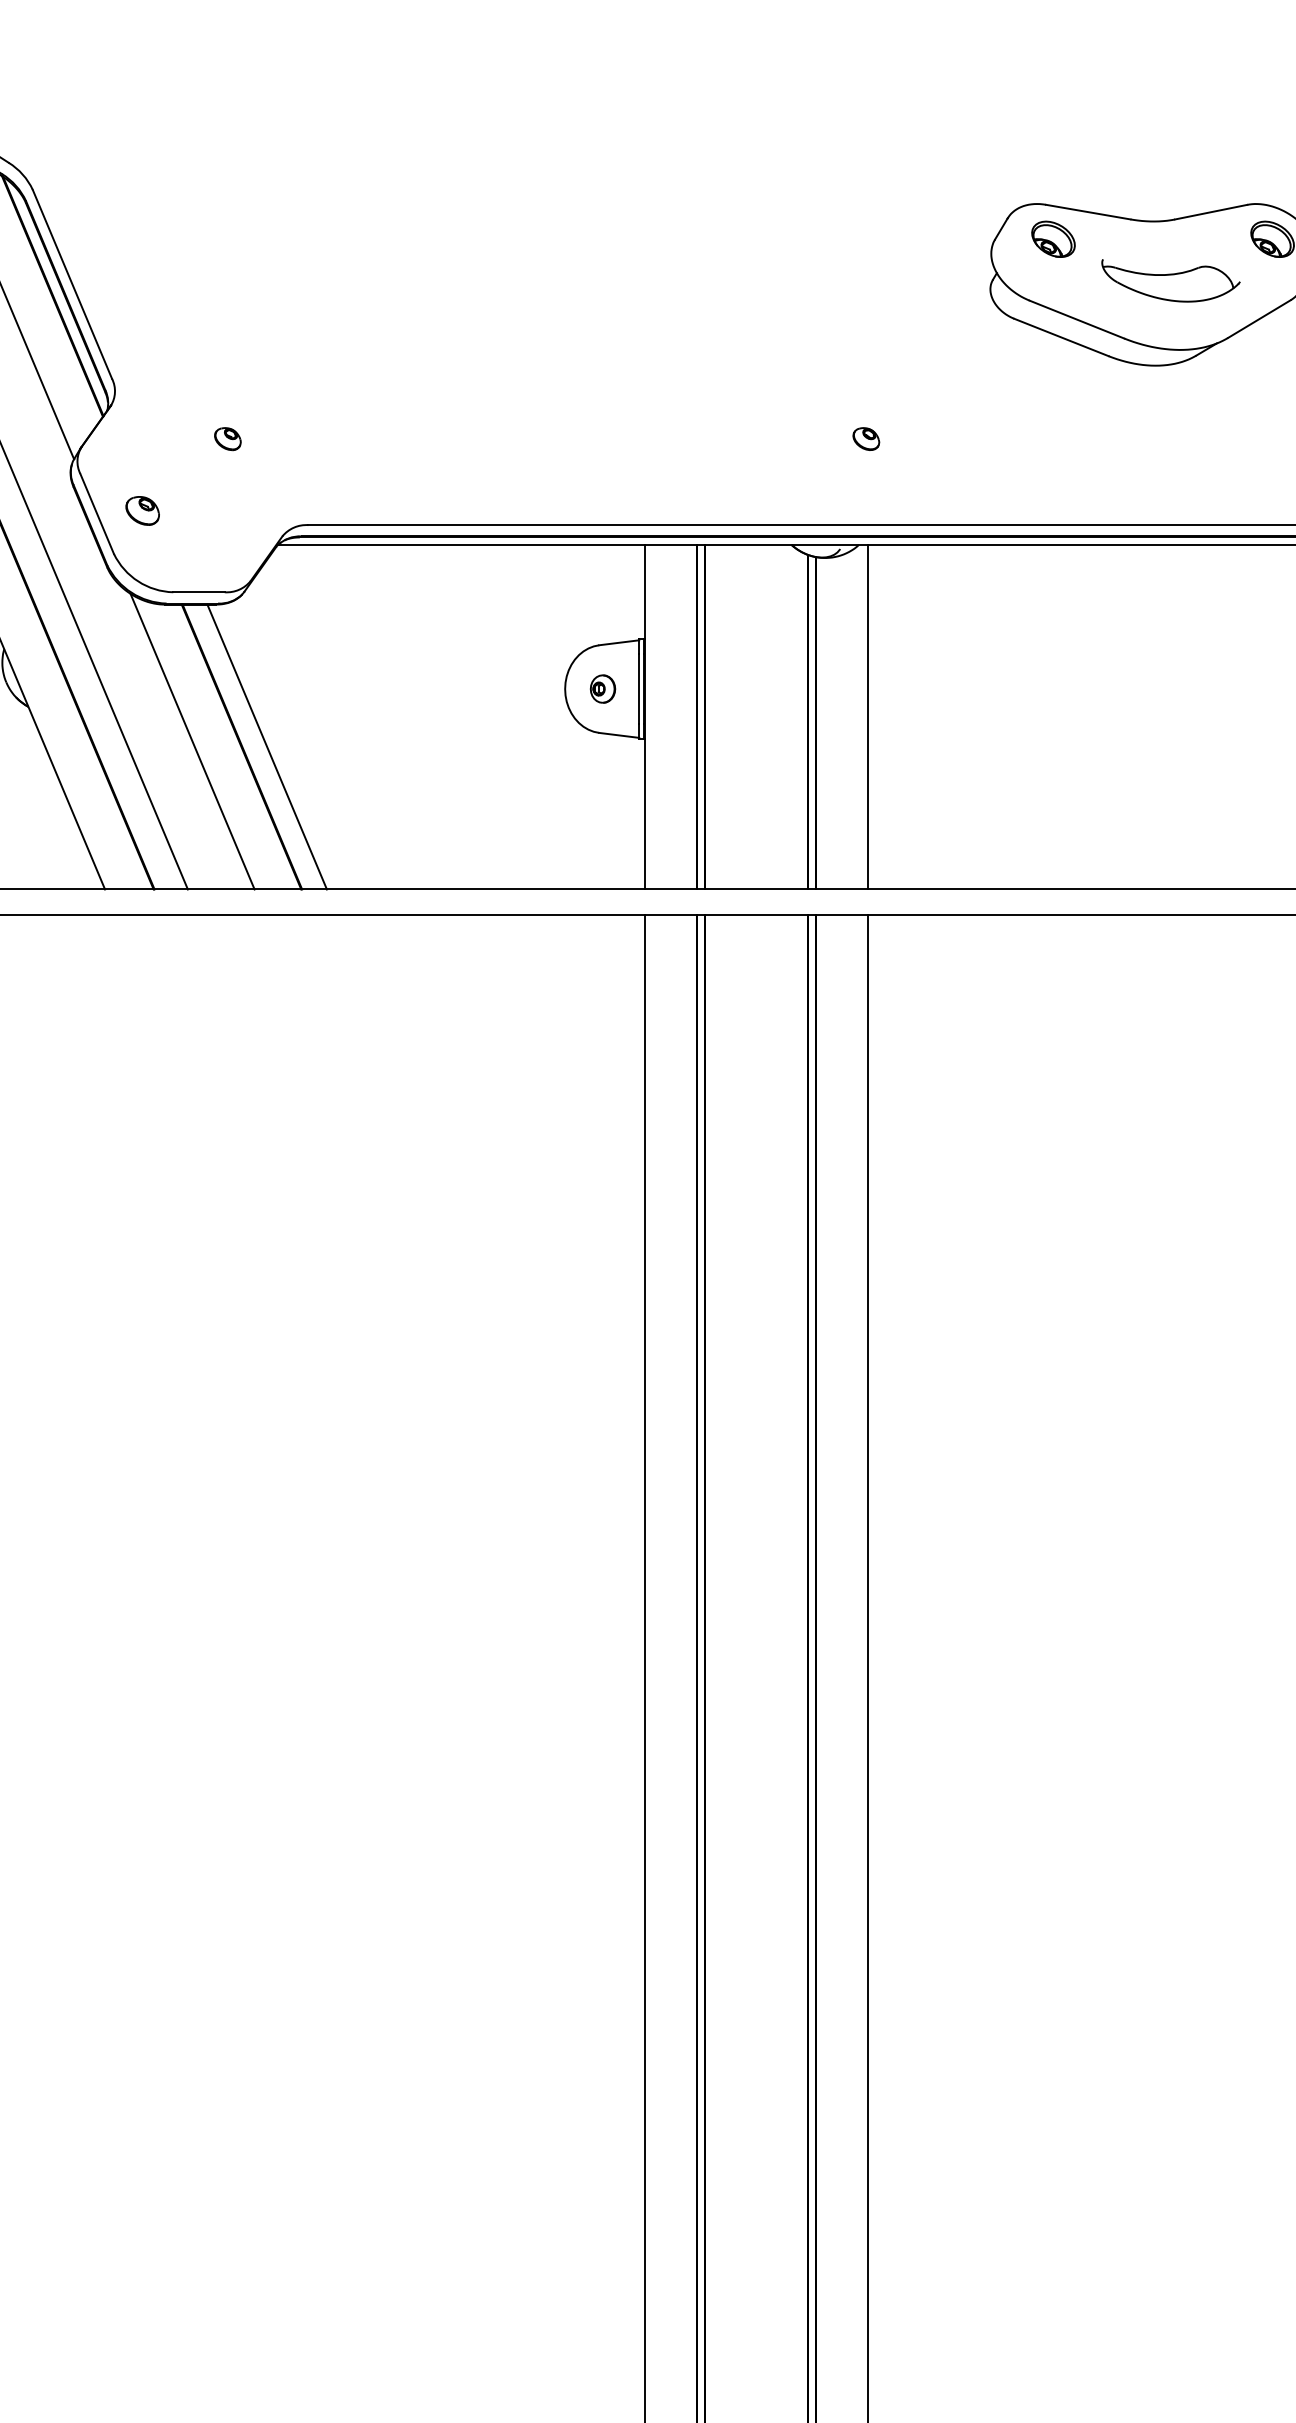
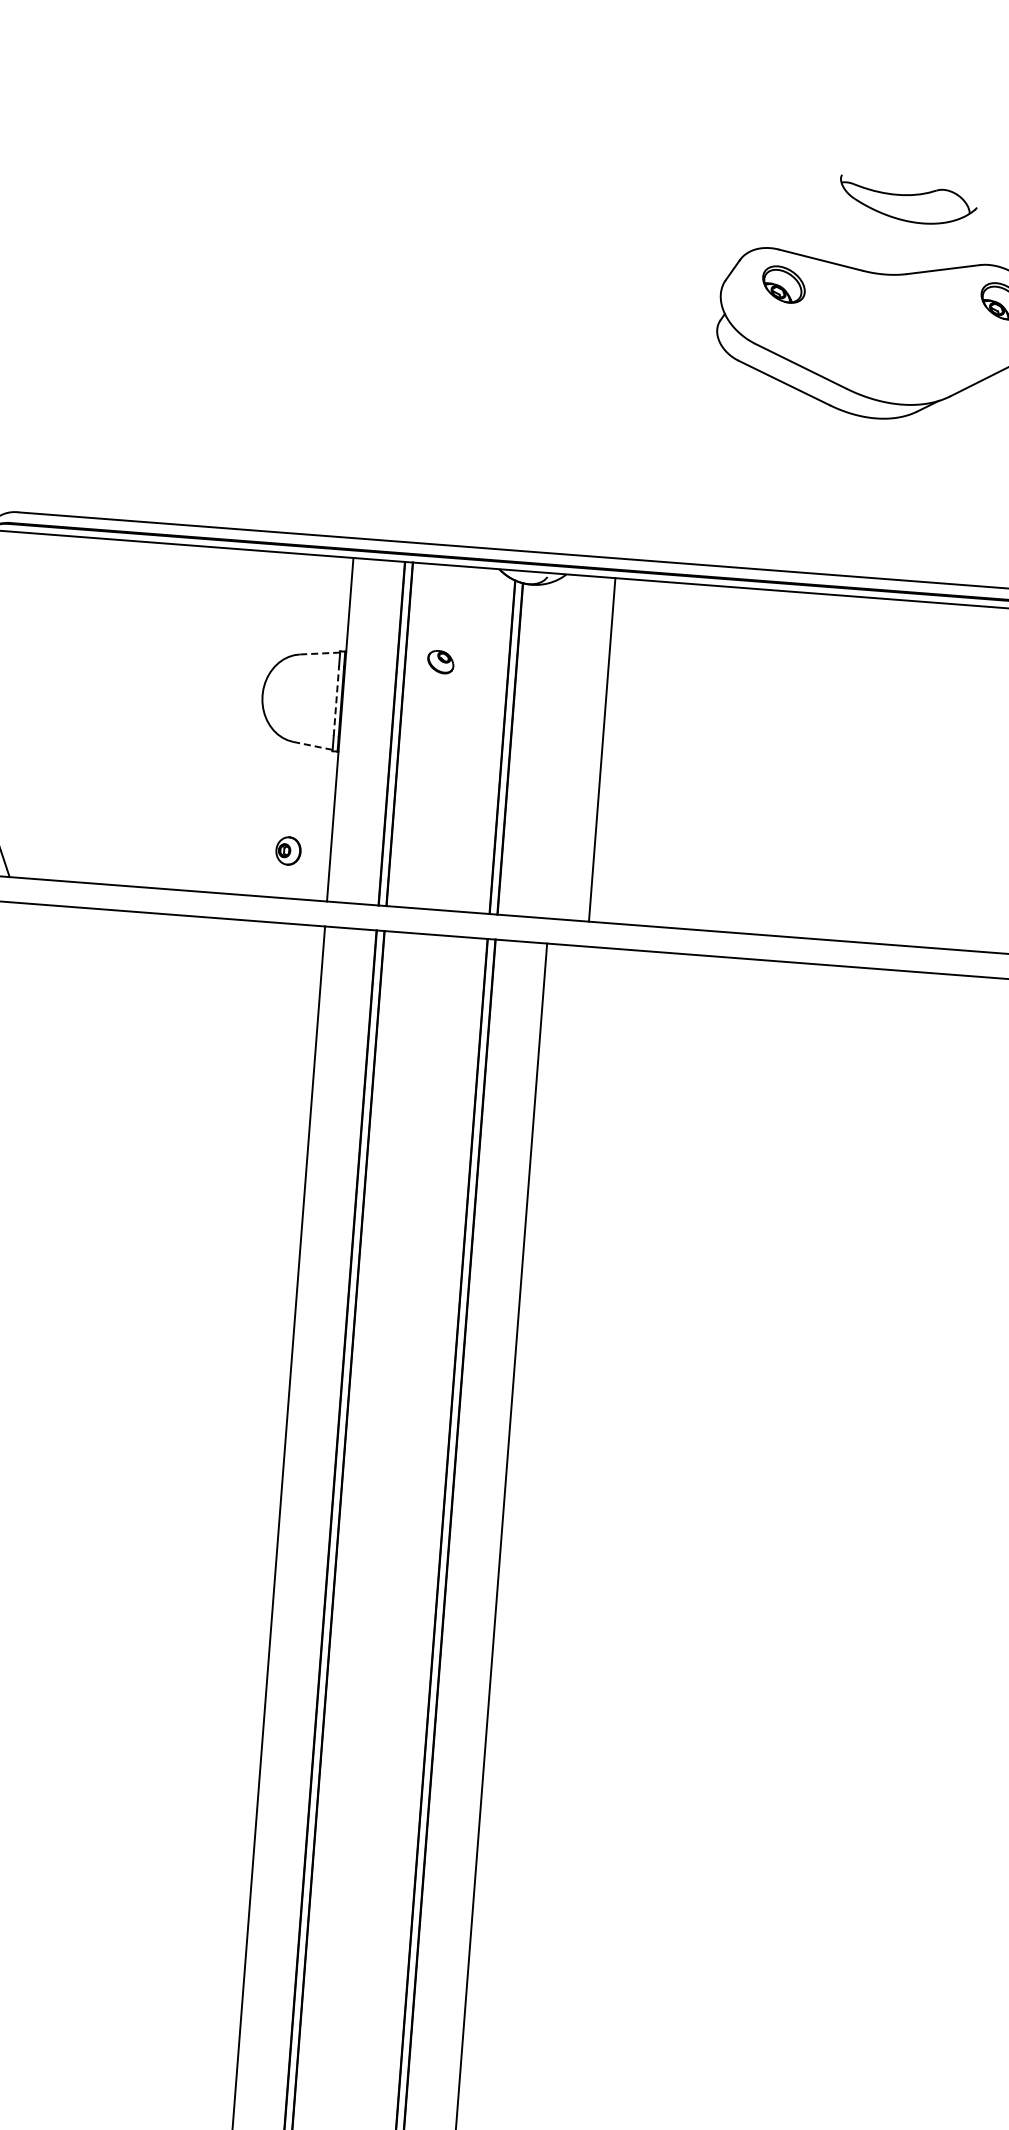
part: (1170, 280) -> (907, 201), moved
part: (866, 438) -> (441, 661), moved
line: (618, 642) -> (319, 653), solid -> dashed
part: (602, 688) -> (288, 850), moved
line: (639, 688) -> (336, 700), solid -> dashed
line: (867, 716) -> (601, 749), moved
line: (619, 735) -> (313, 746), solid -> dashed

